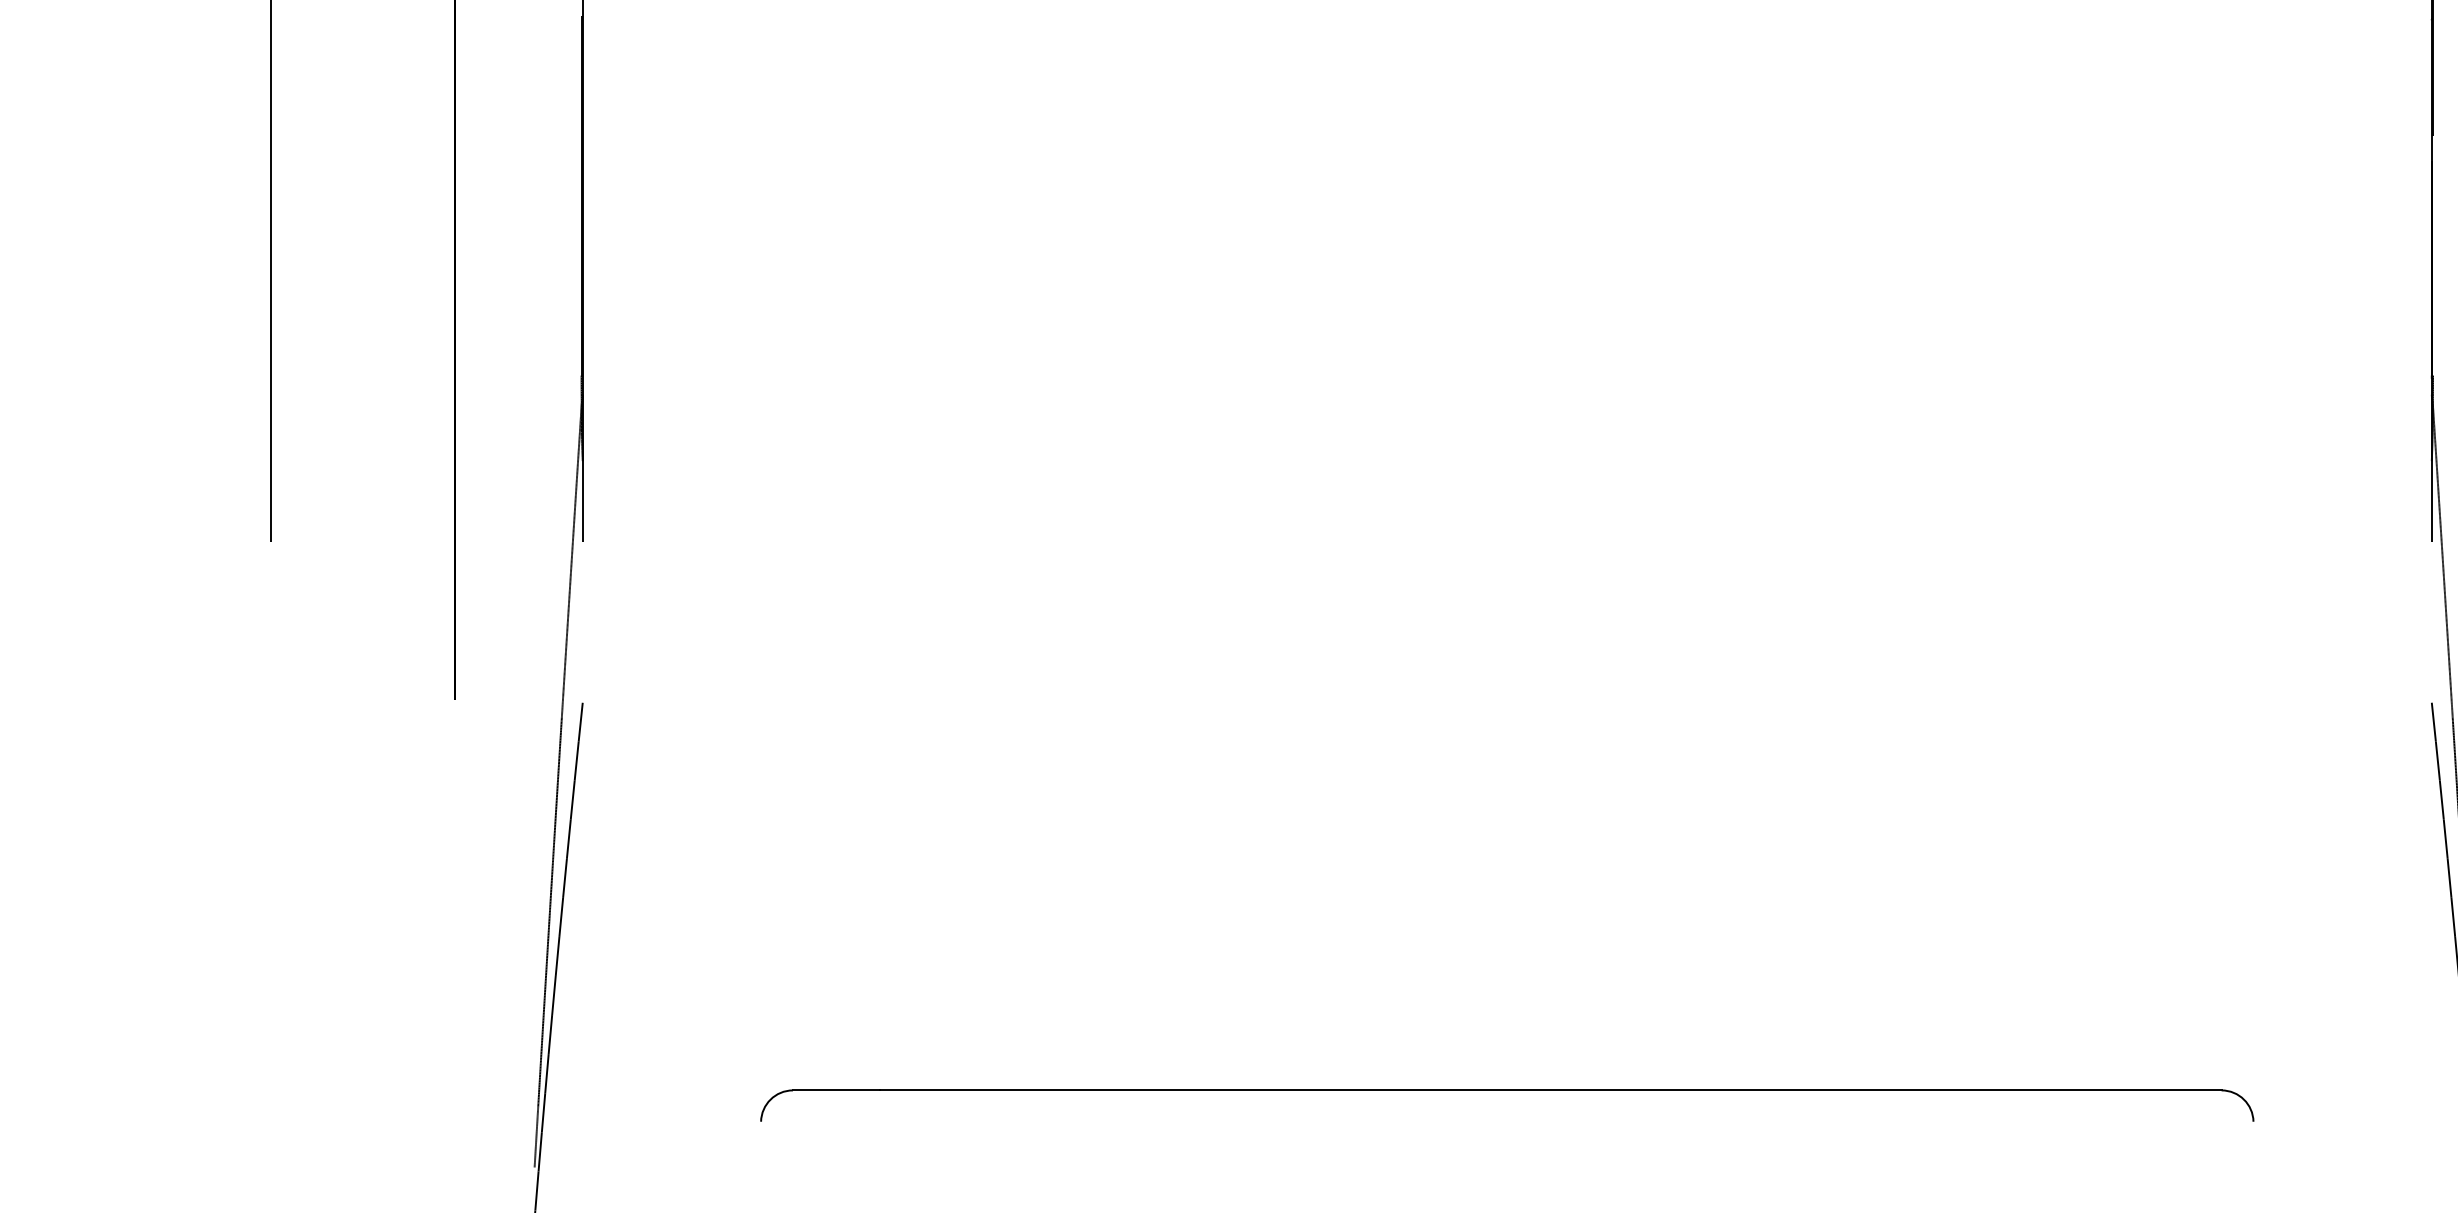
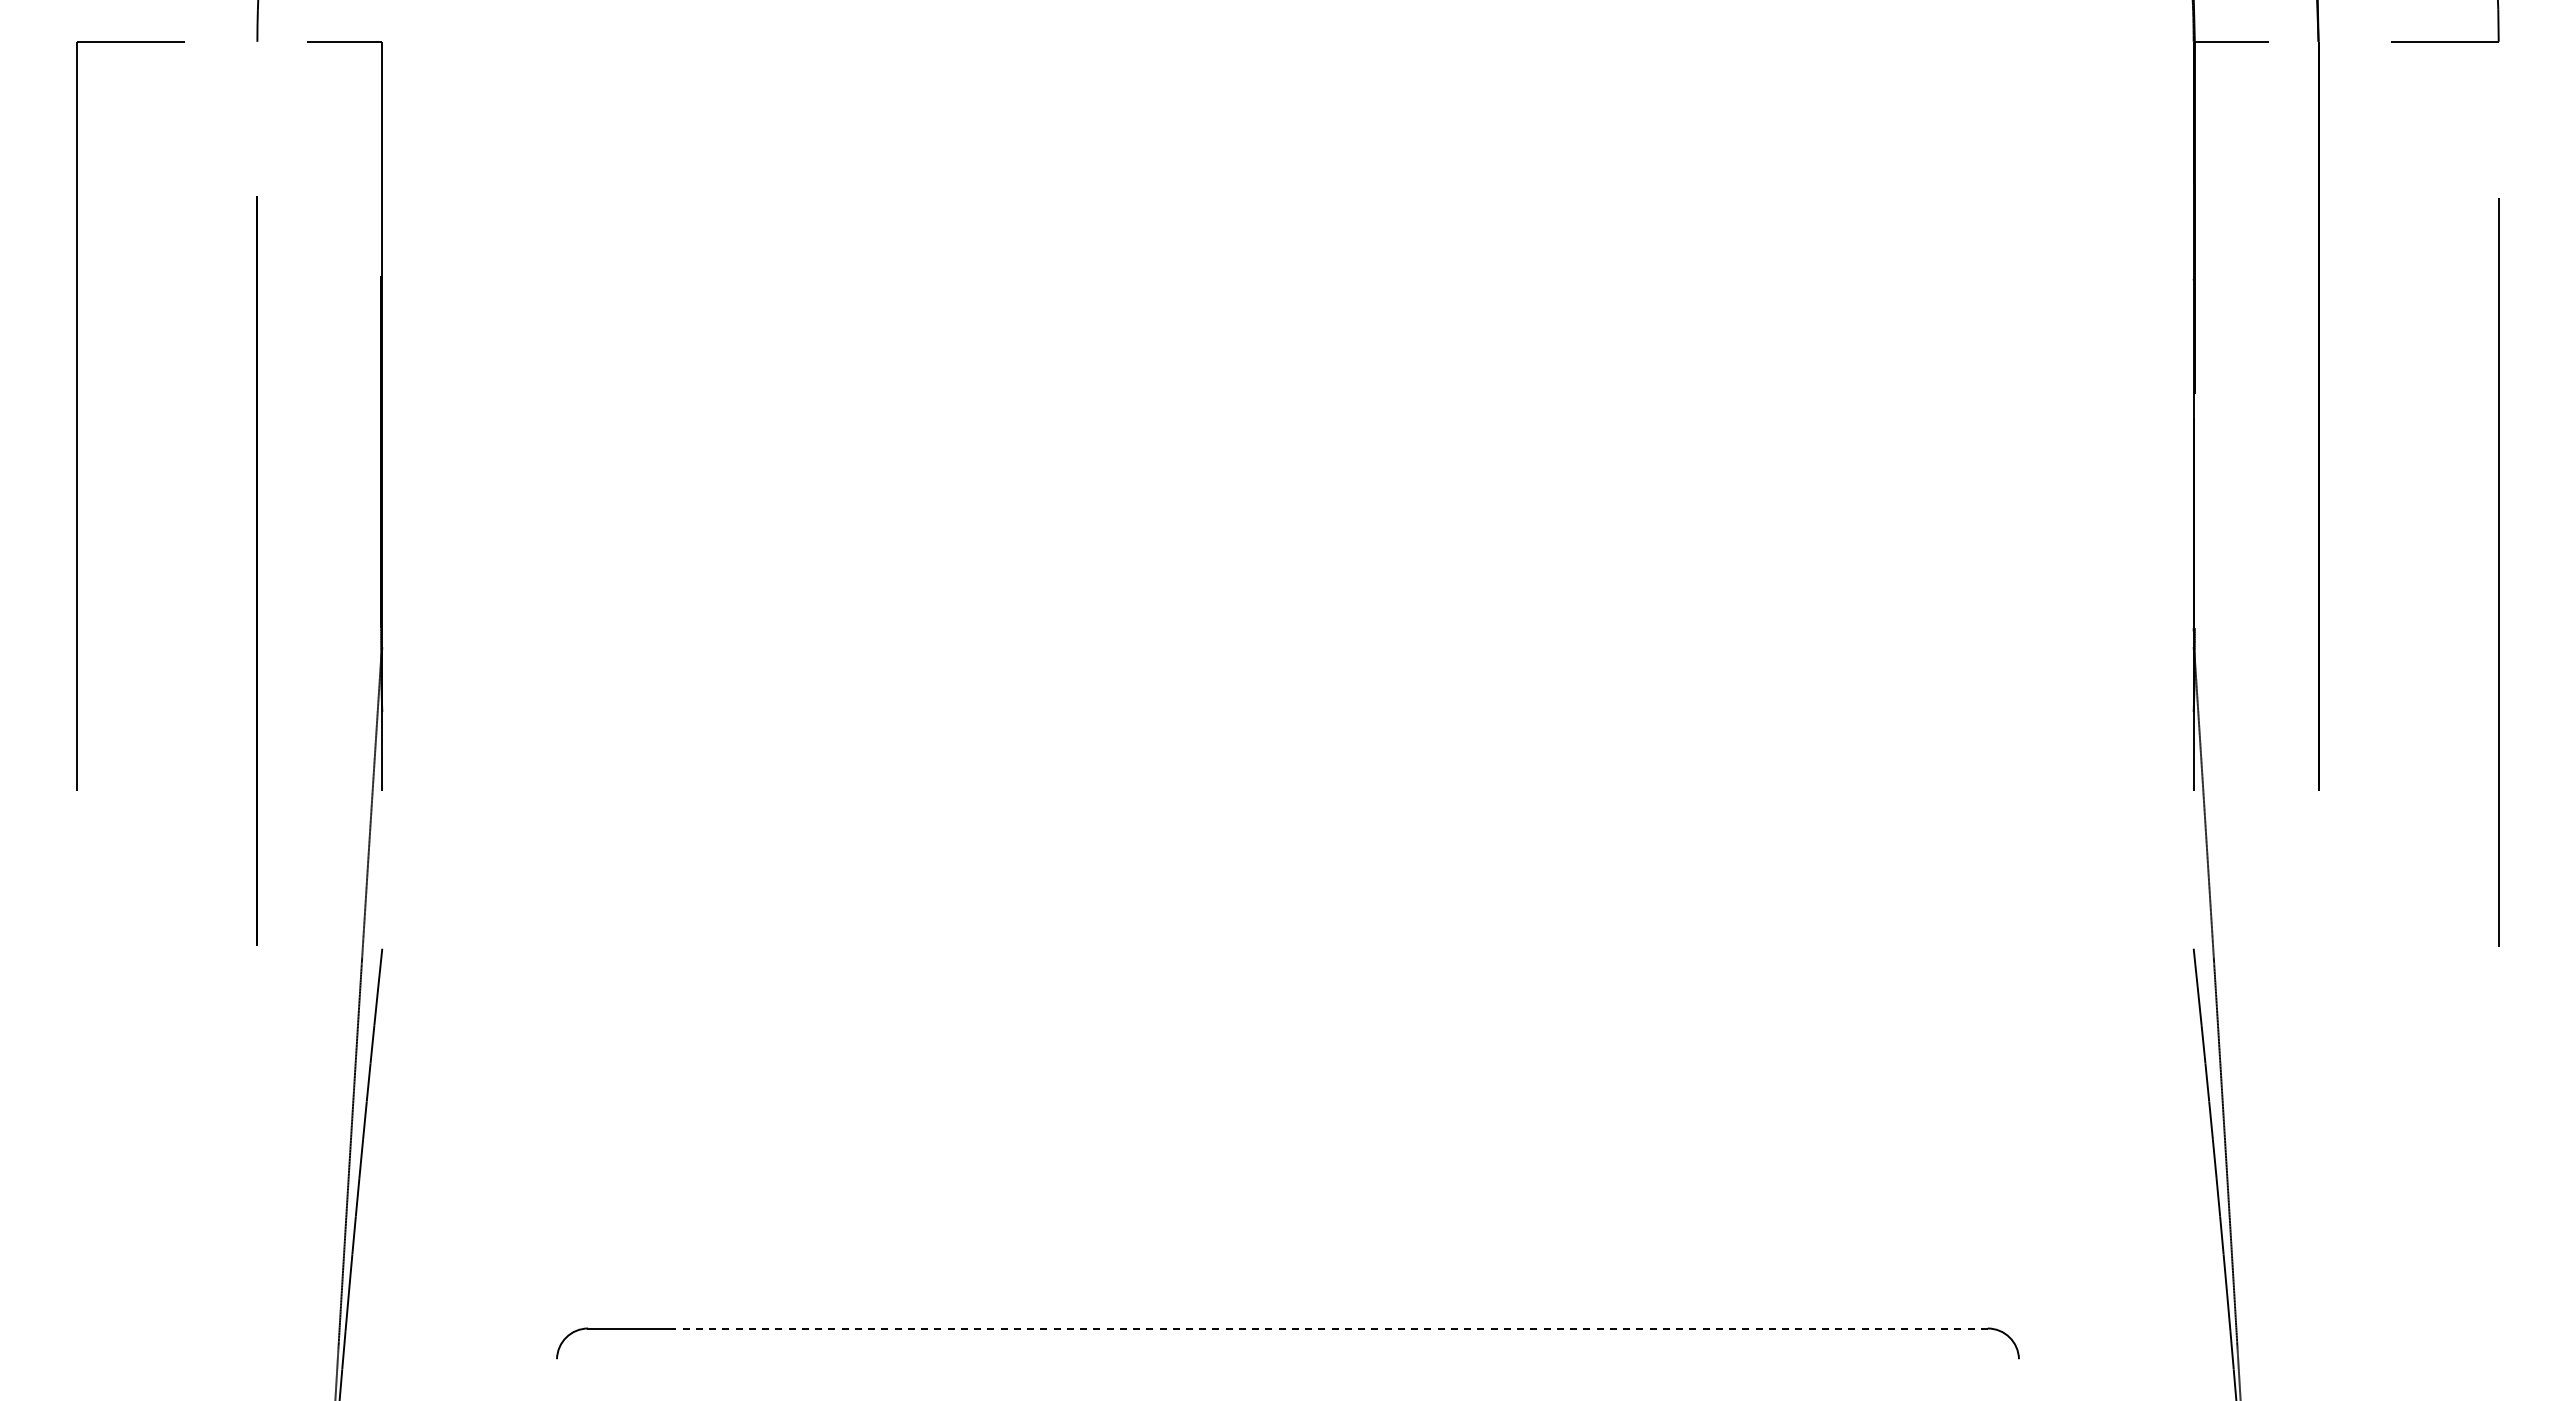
line: (1550, 1090) -> (1330, 1328), solid -> dashed

